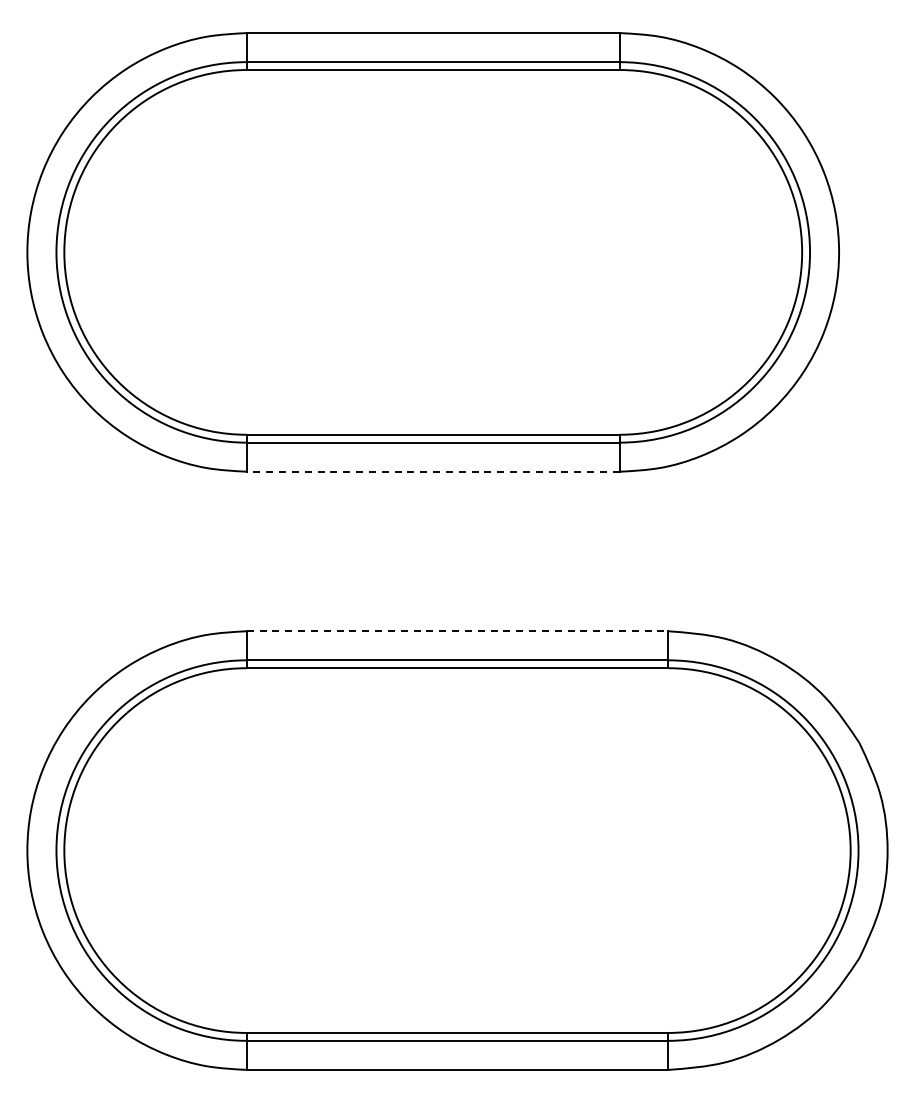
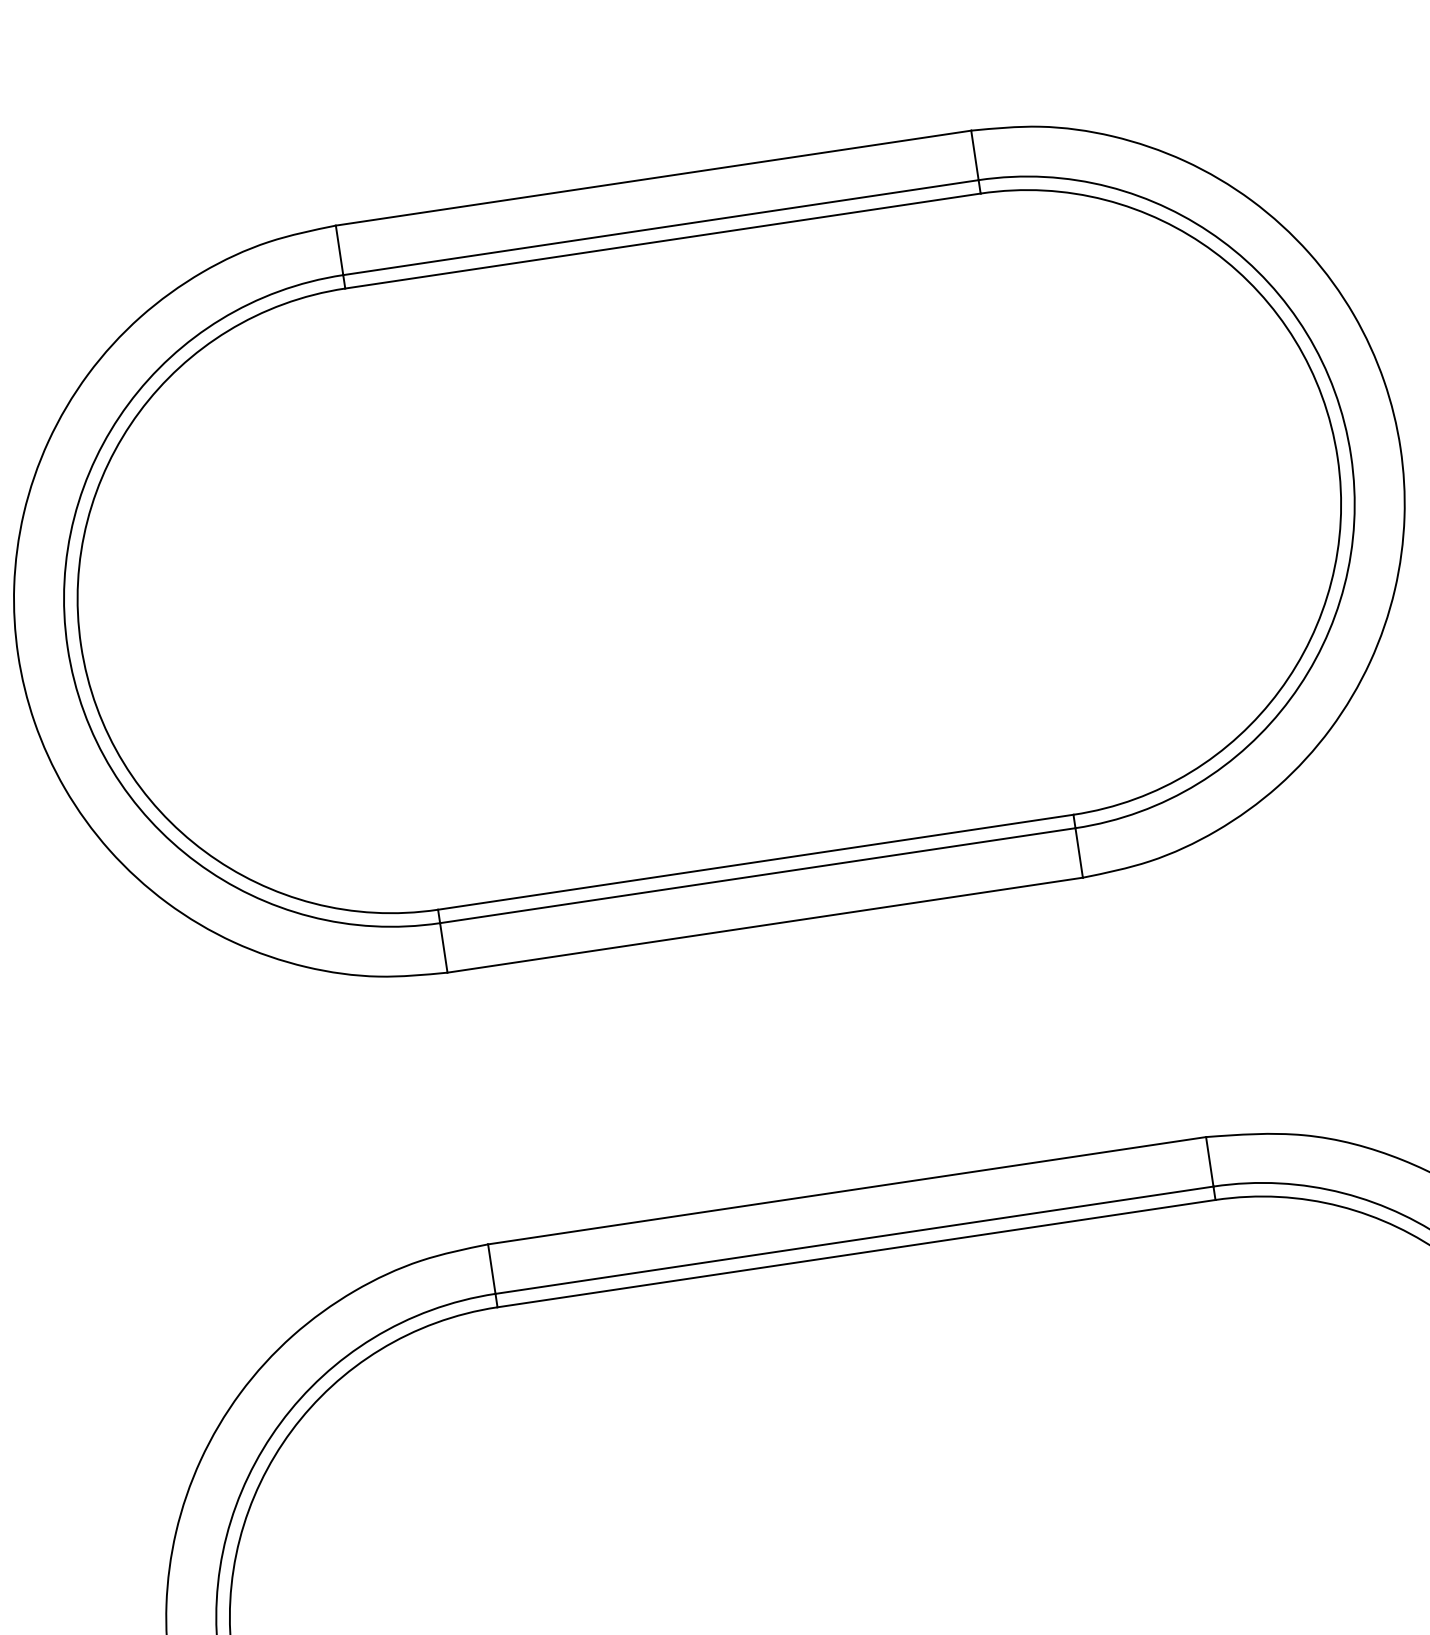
line: (433, 471) -> (765, 924), dashed -> solid
line: (457, 631) -> (847, 1191), dashed -> solid

